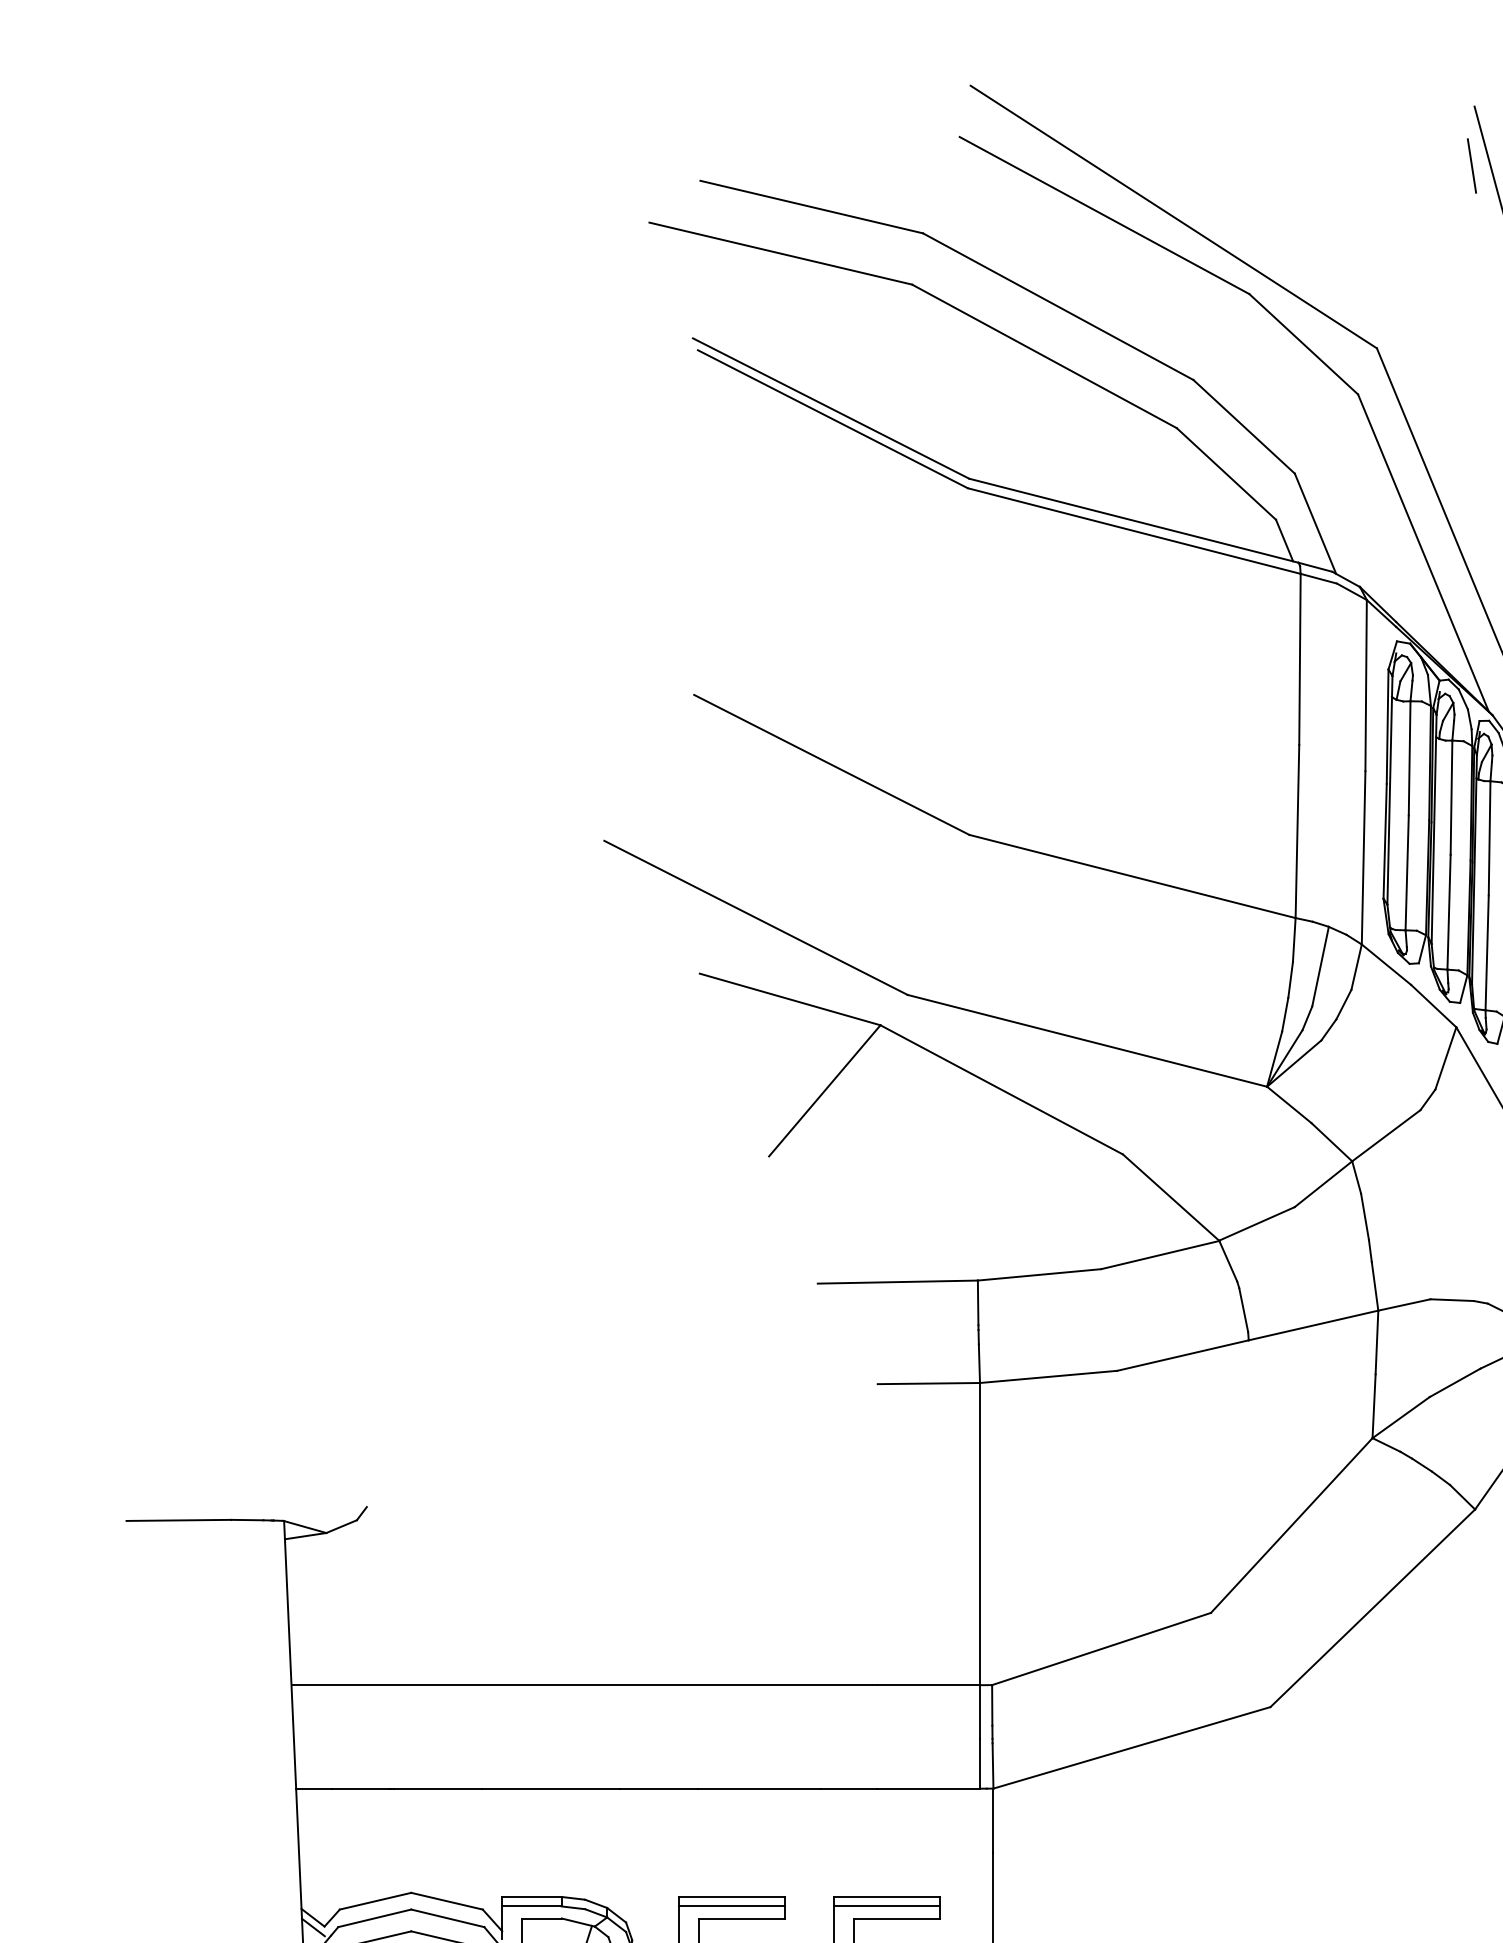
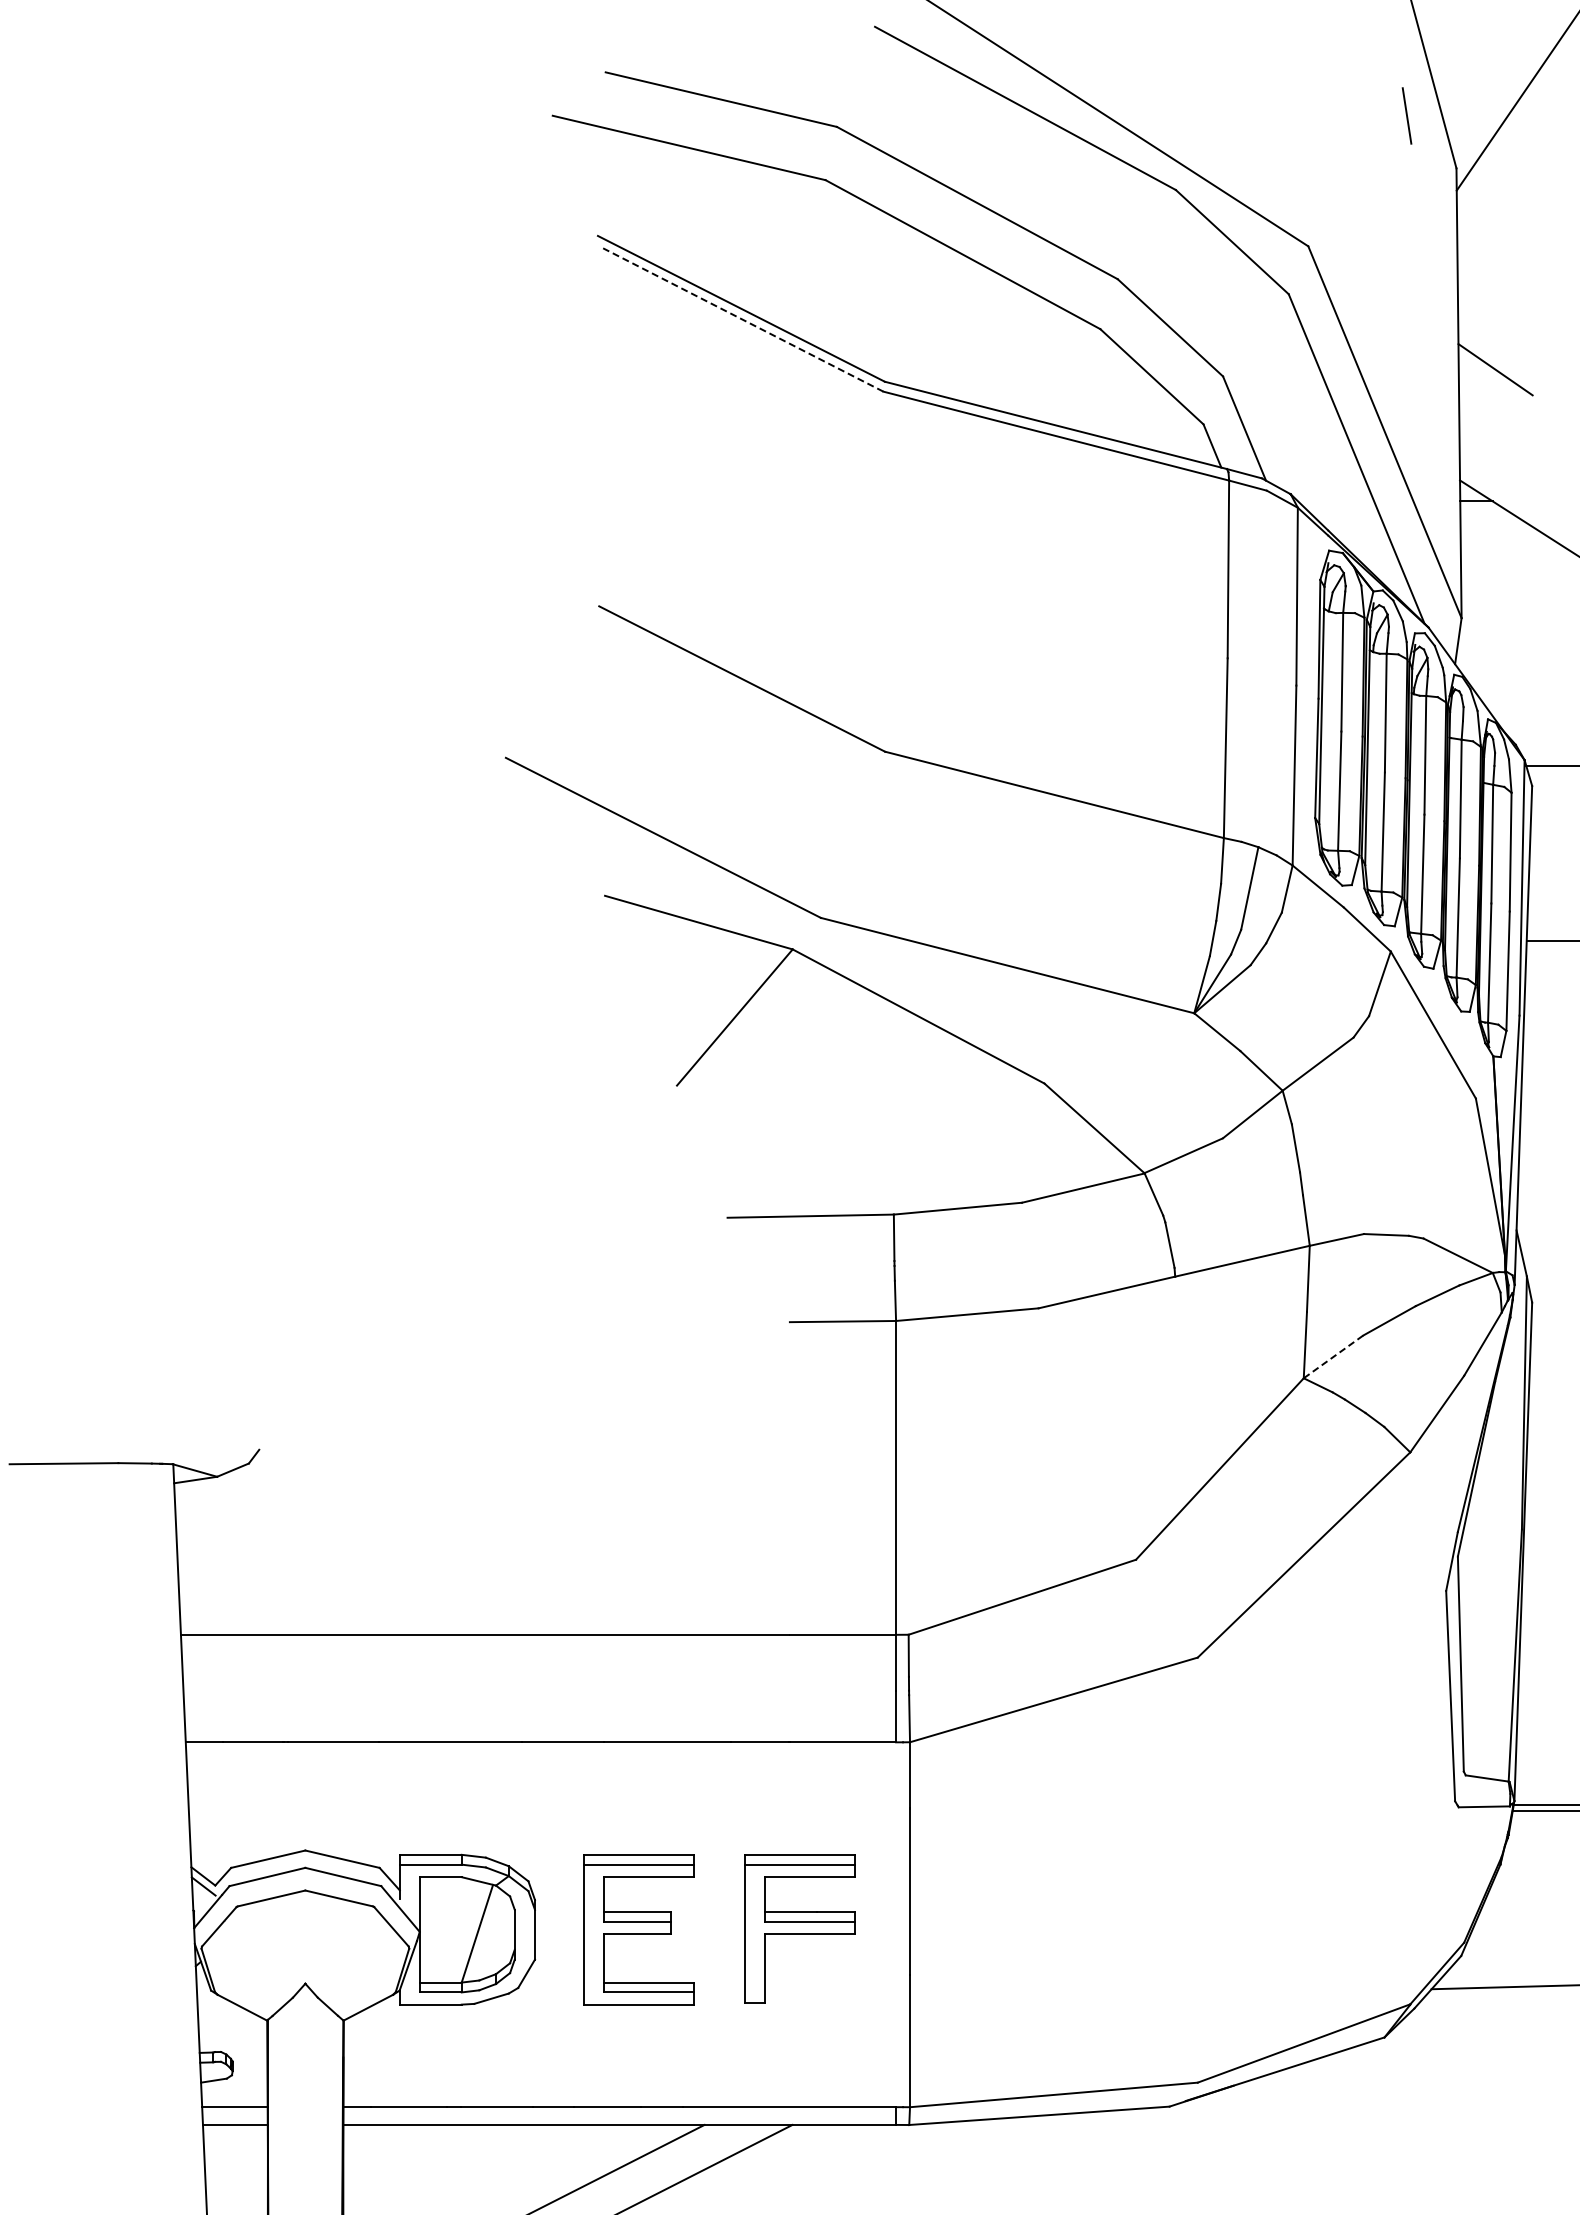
line: (1471, 165) -> (1406, 115), moved
line: (832, 418) -> (742, 319), solid -> dashed
line: (1401, 1417) -> (1333, 1356), solid -> dashed

